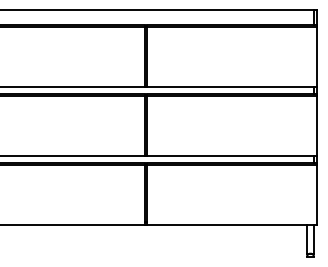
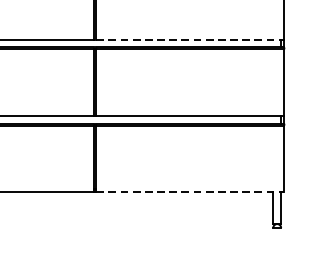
line: (232, 86) -> (190, 39), solid -> dashed
line: (232, 224) -> (190, 191), solid -> dashed

